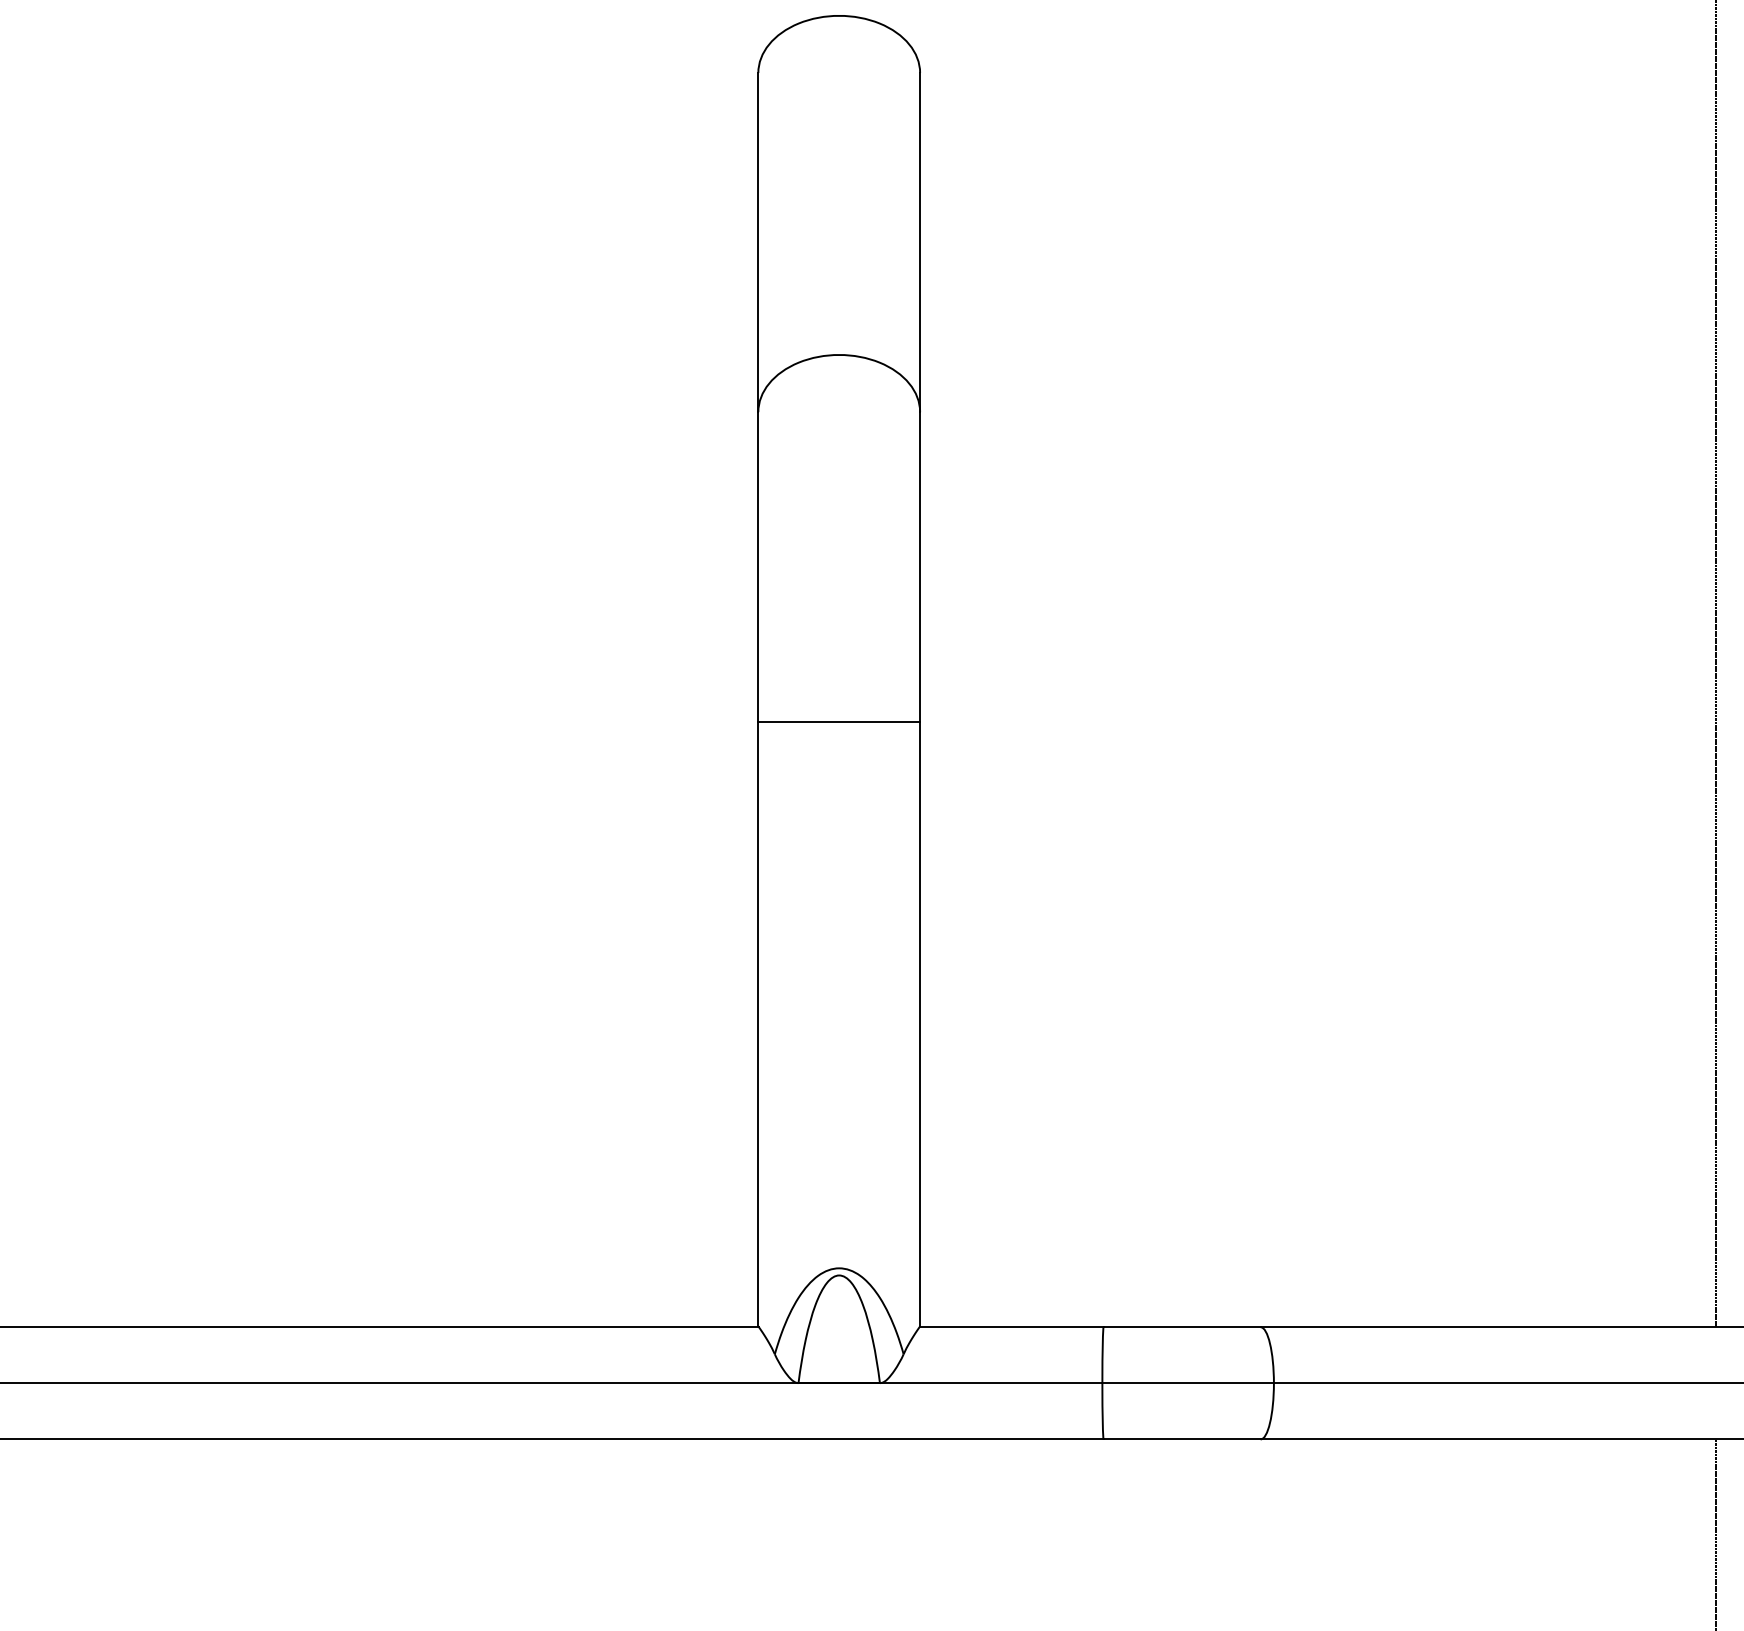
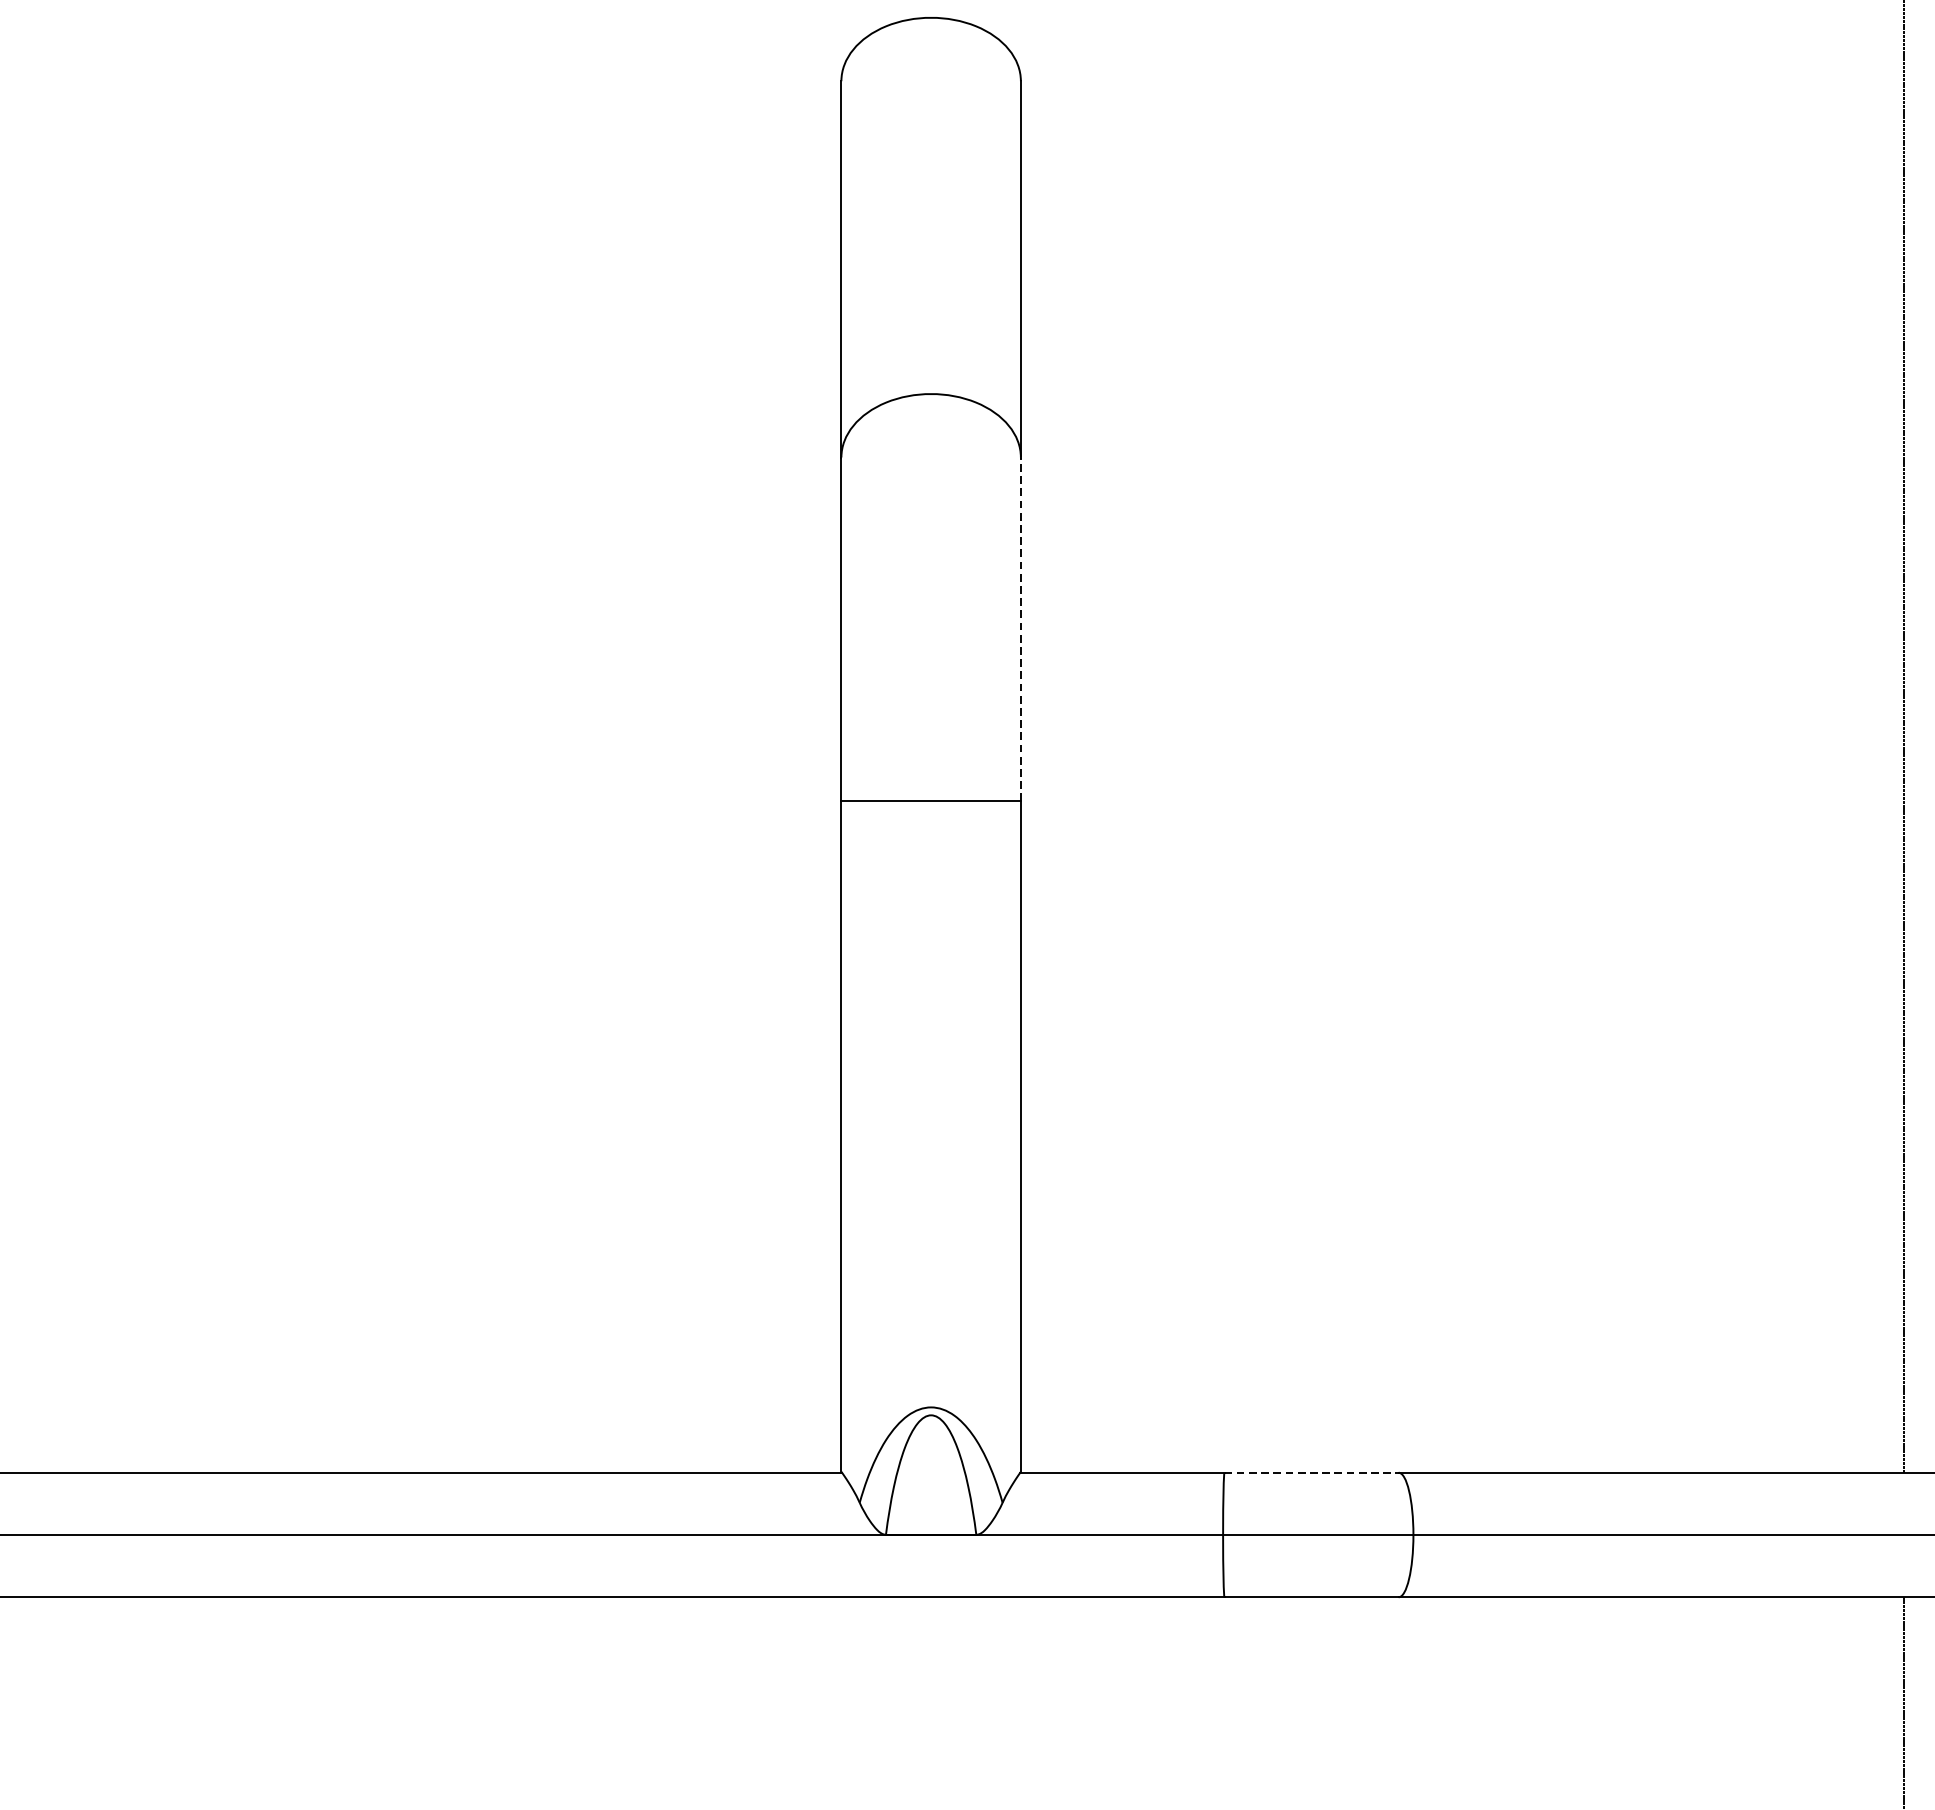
line: (920, 567) -> (1021, 629), solid -> dashed
line: (1182, 1327) -> (1311, 1473), solid -> dashed

